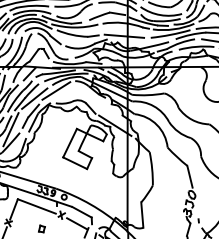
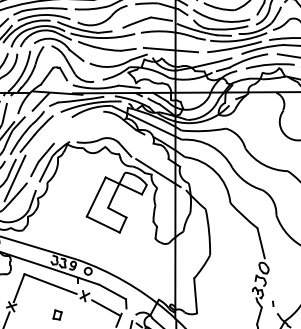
line: (56, 91) -> (77, 125), removed
line: (34, 98) -> (47, 135), removed

